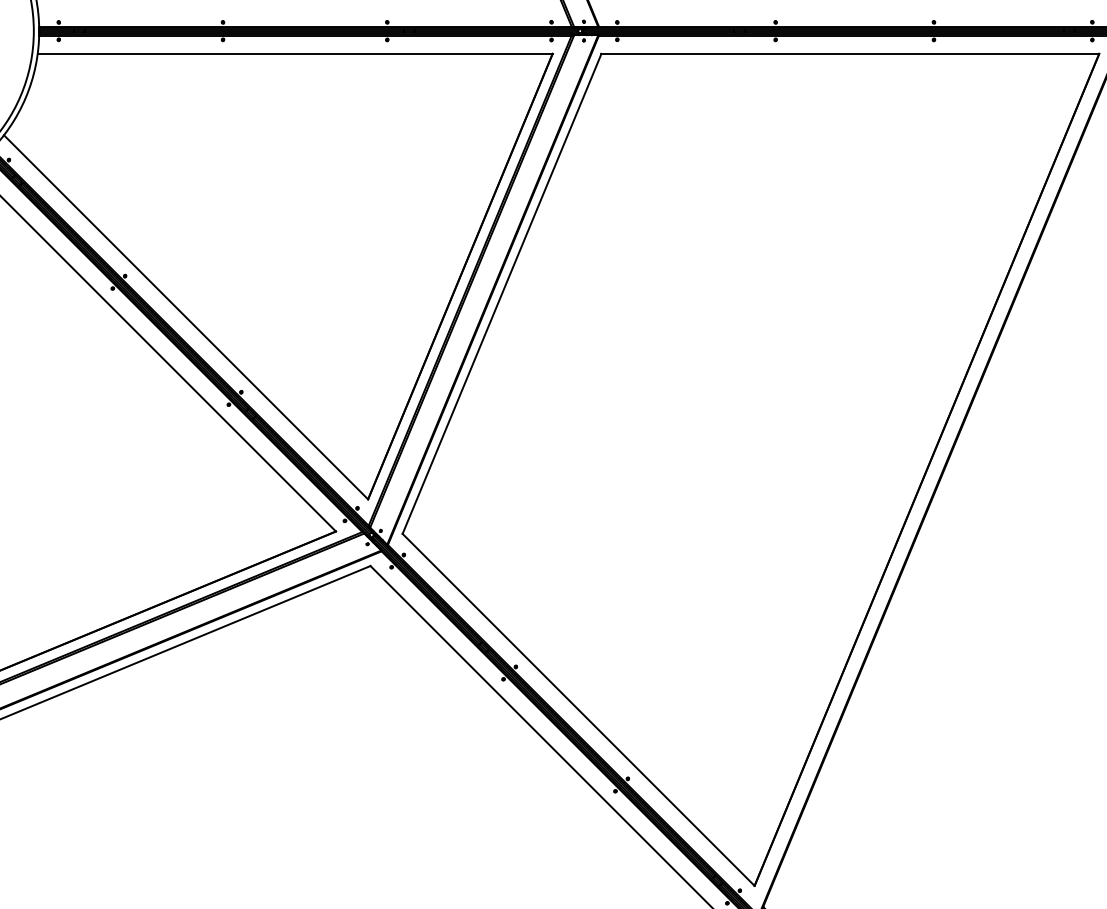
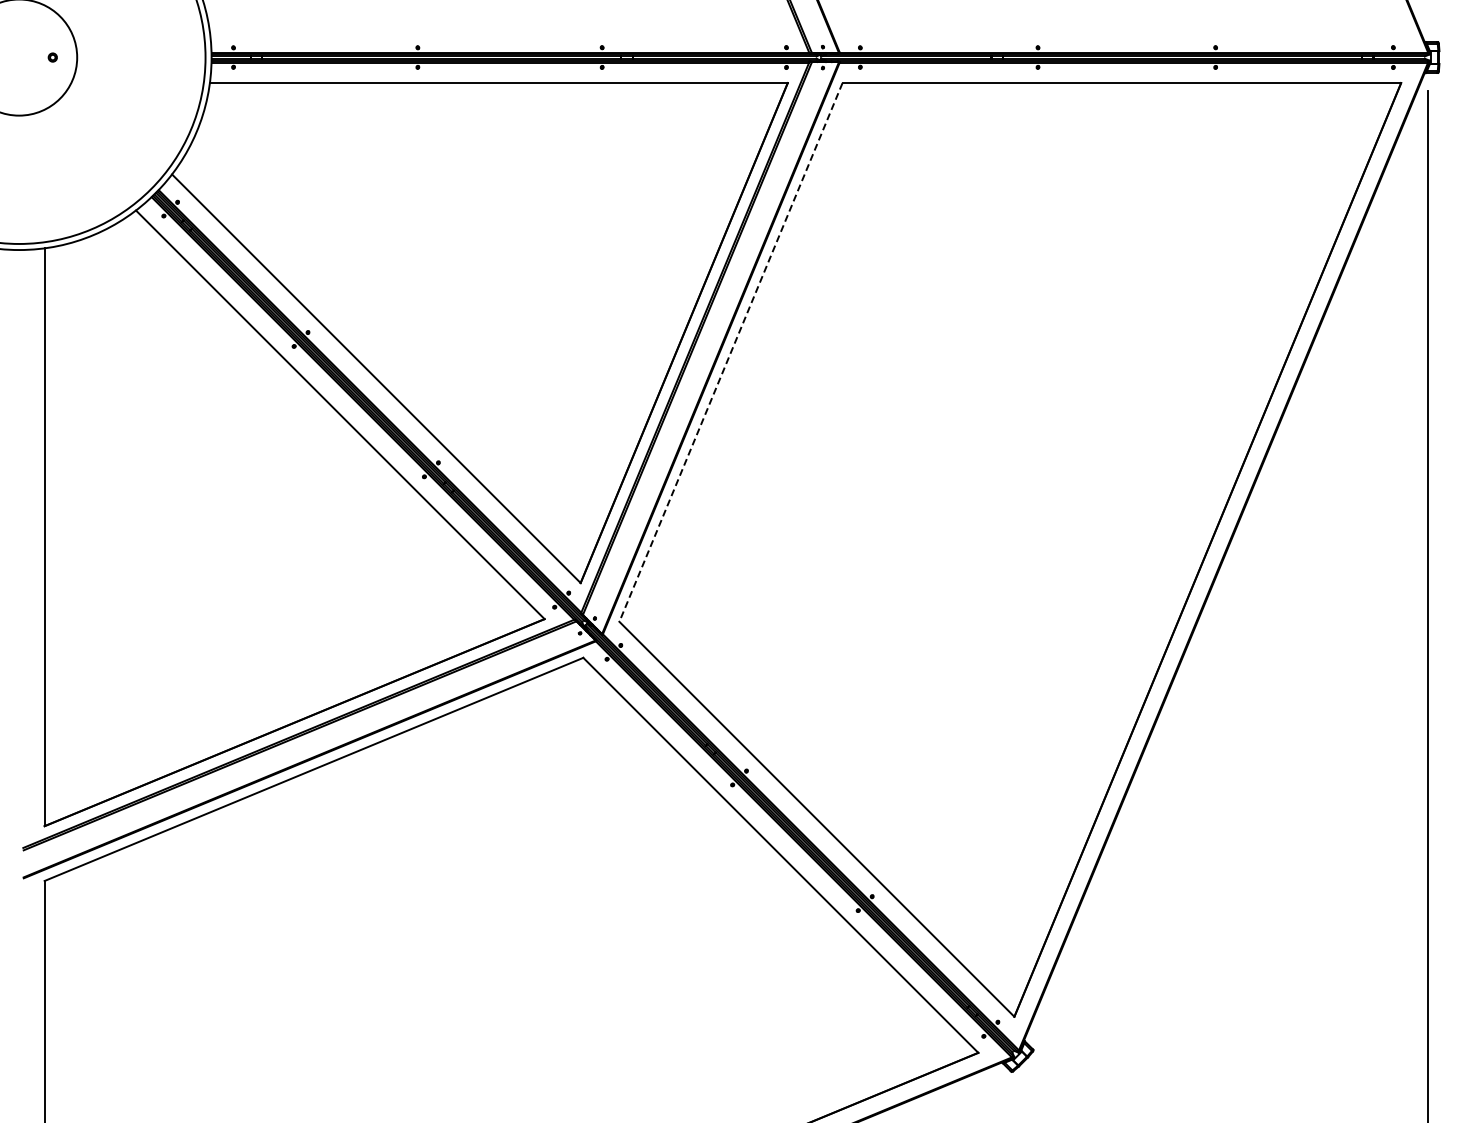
line: (501, 293) -> (730, 352), solid -> dashed

